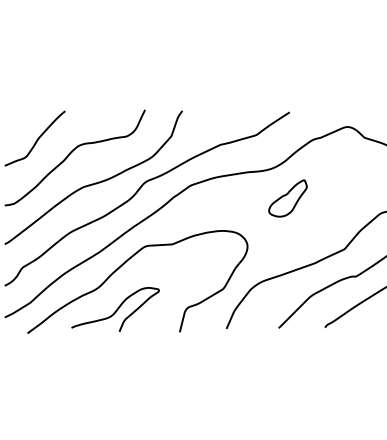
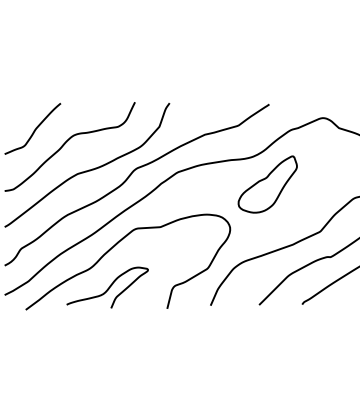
part: (287, 198) -> (267, 184), size x1.67

